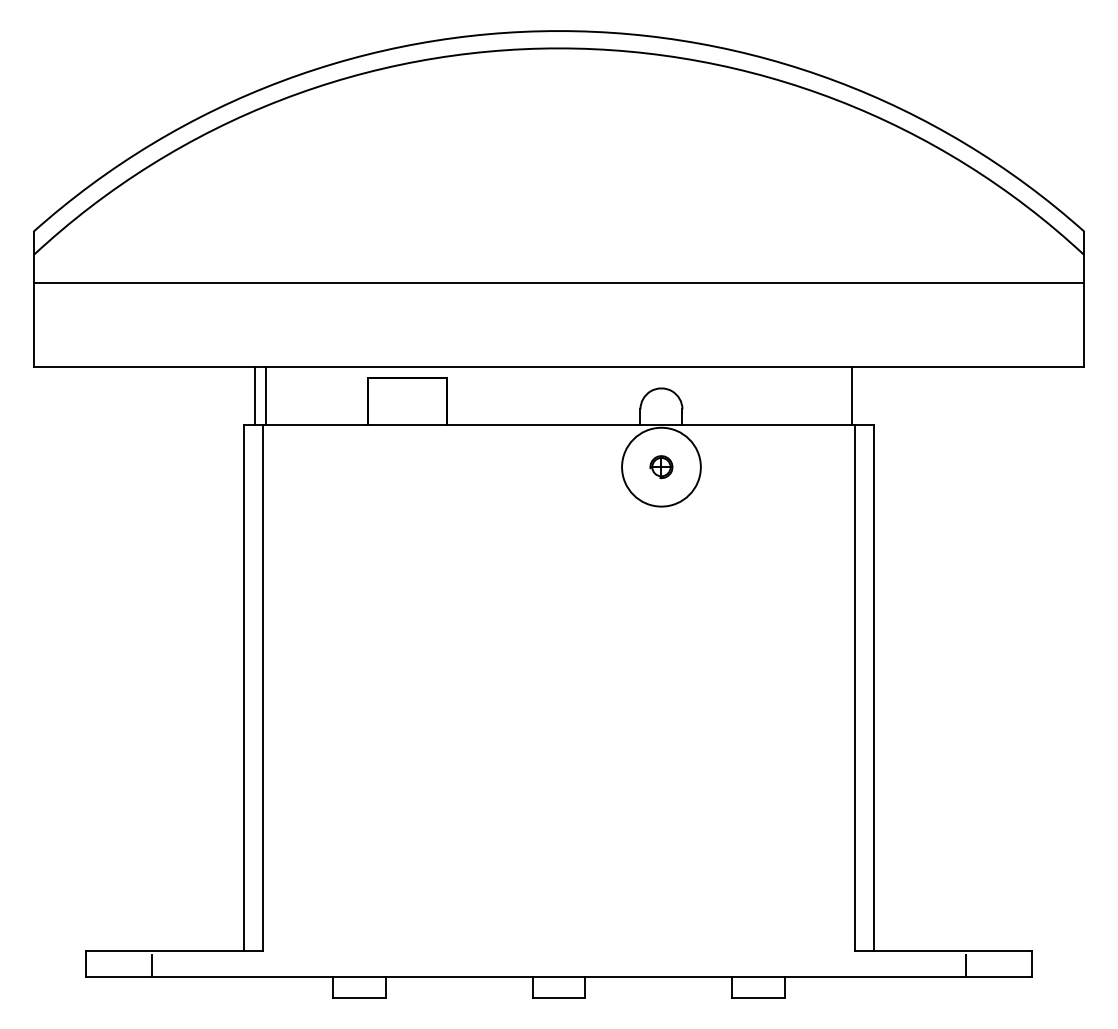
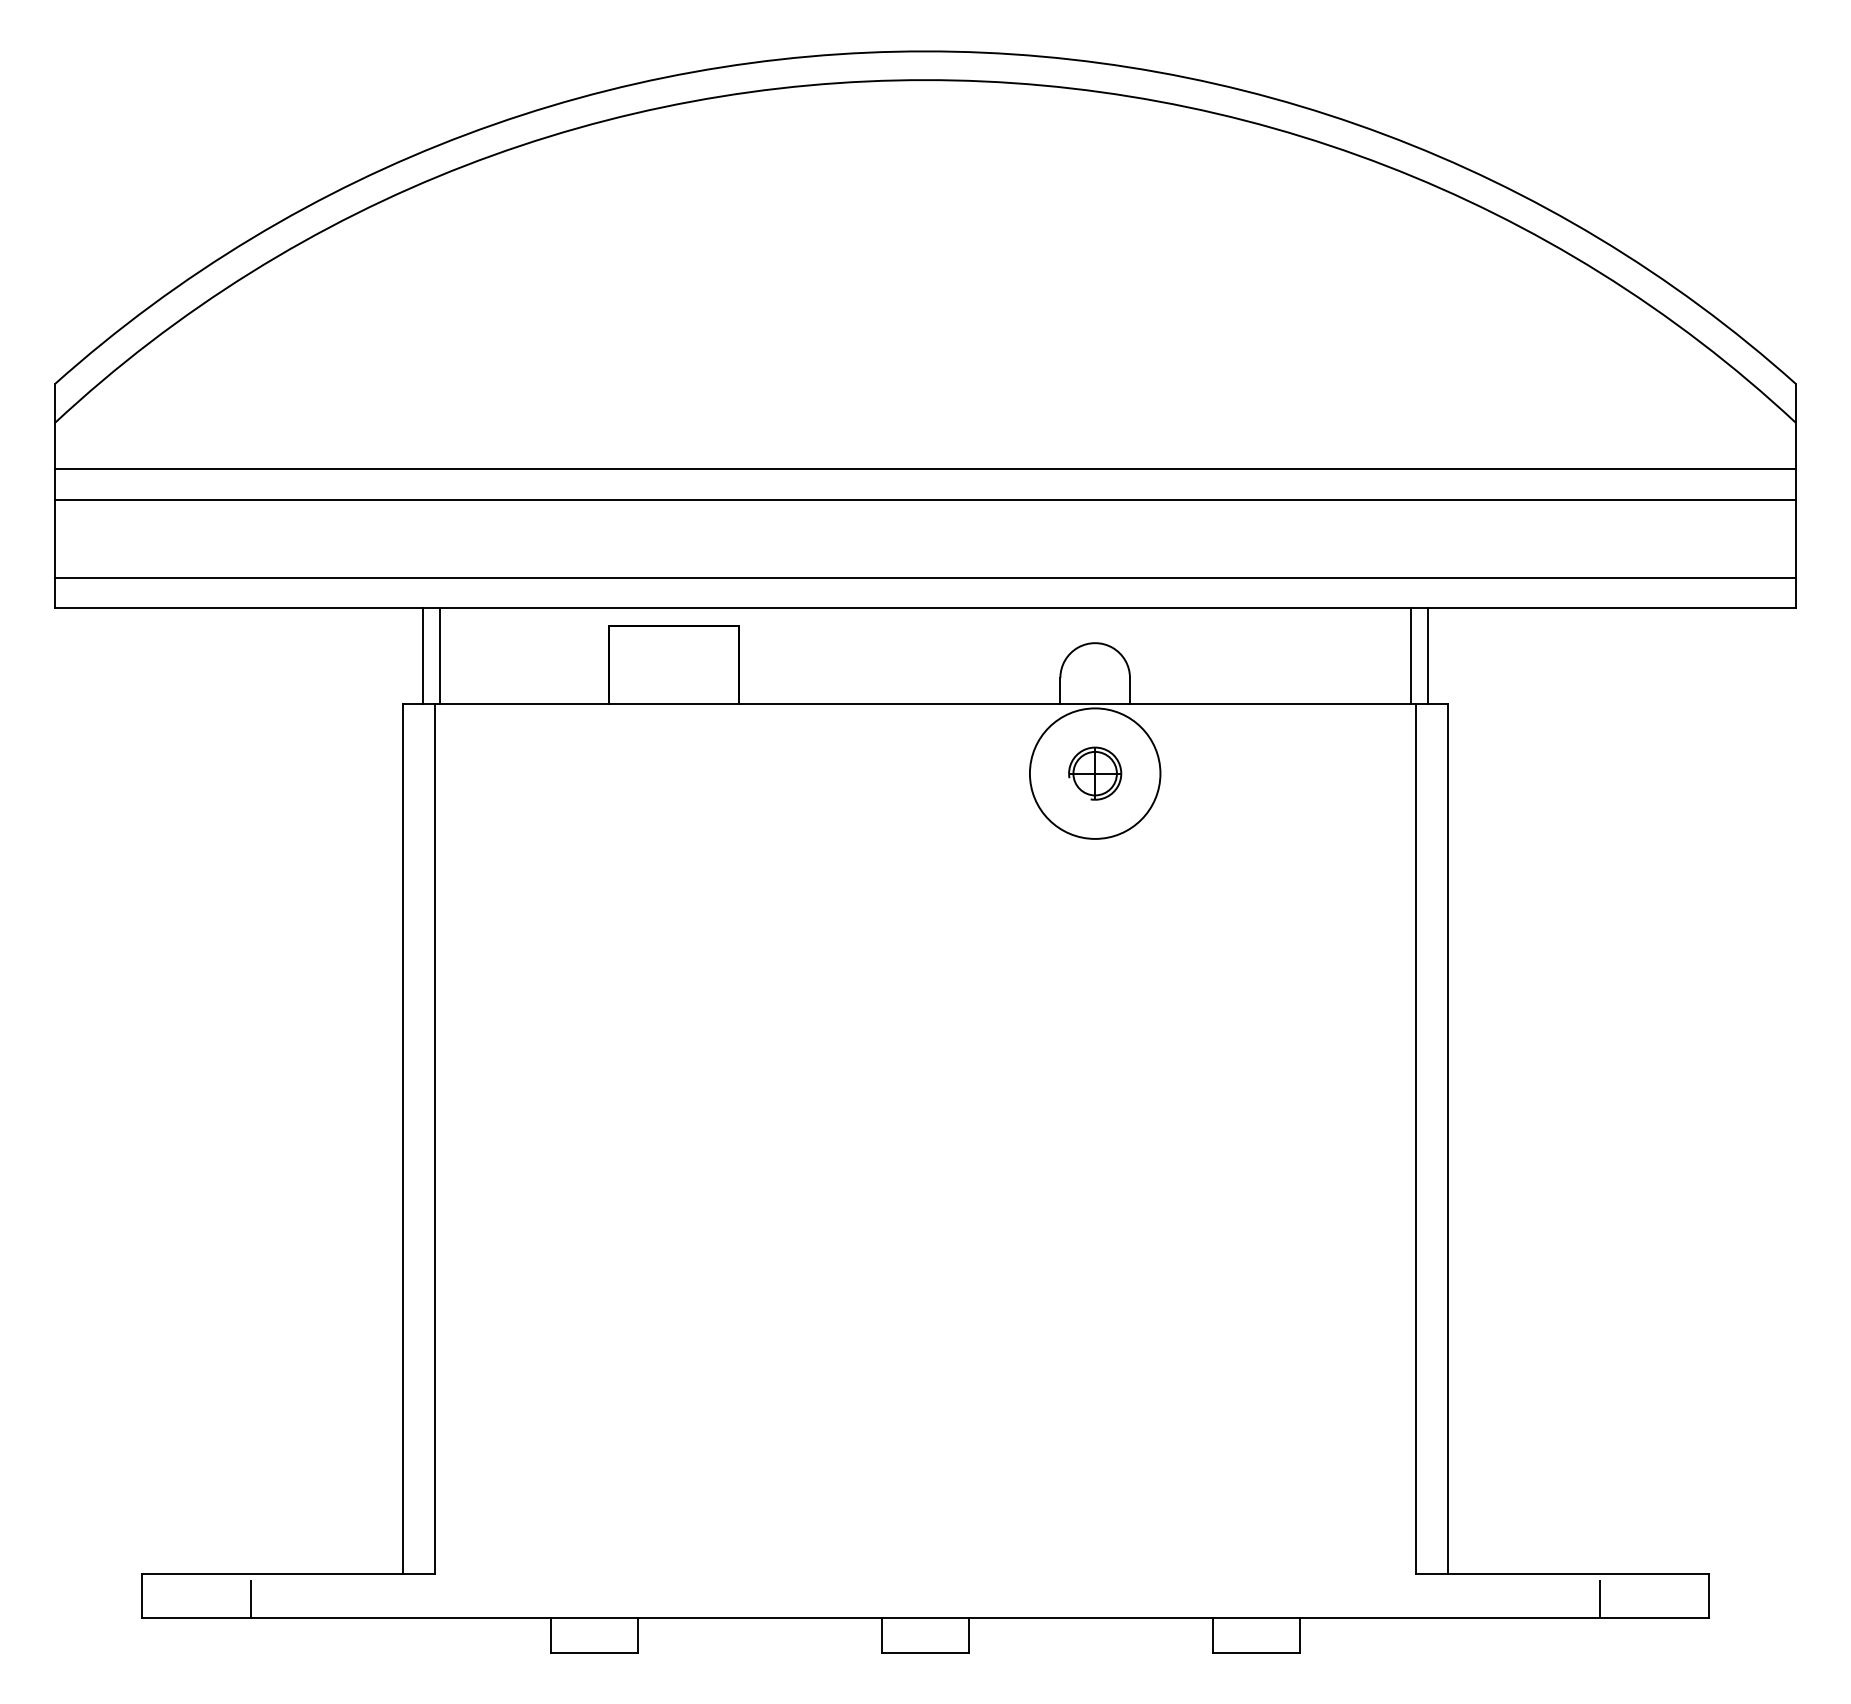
line: (558, 301) -> (924, 499), added
line: (558, 348) -> (924, 577), added
line: (862, 396) -> (1428, 656), added
part: (661, 466) -> (1095, 772), size x1.43

